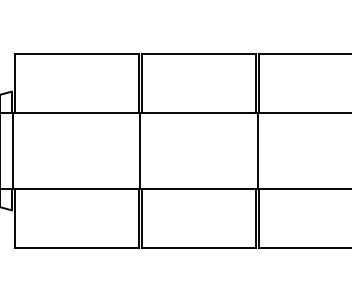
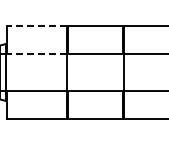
line: (75, 55) -> (36, 26), solid -> dashed
line: (75, 113) -> (36, 54), solid -> dashed

